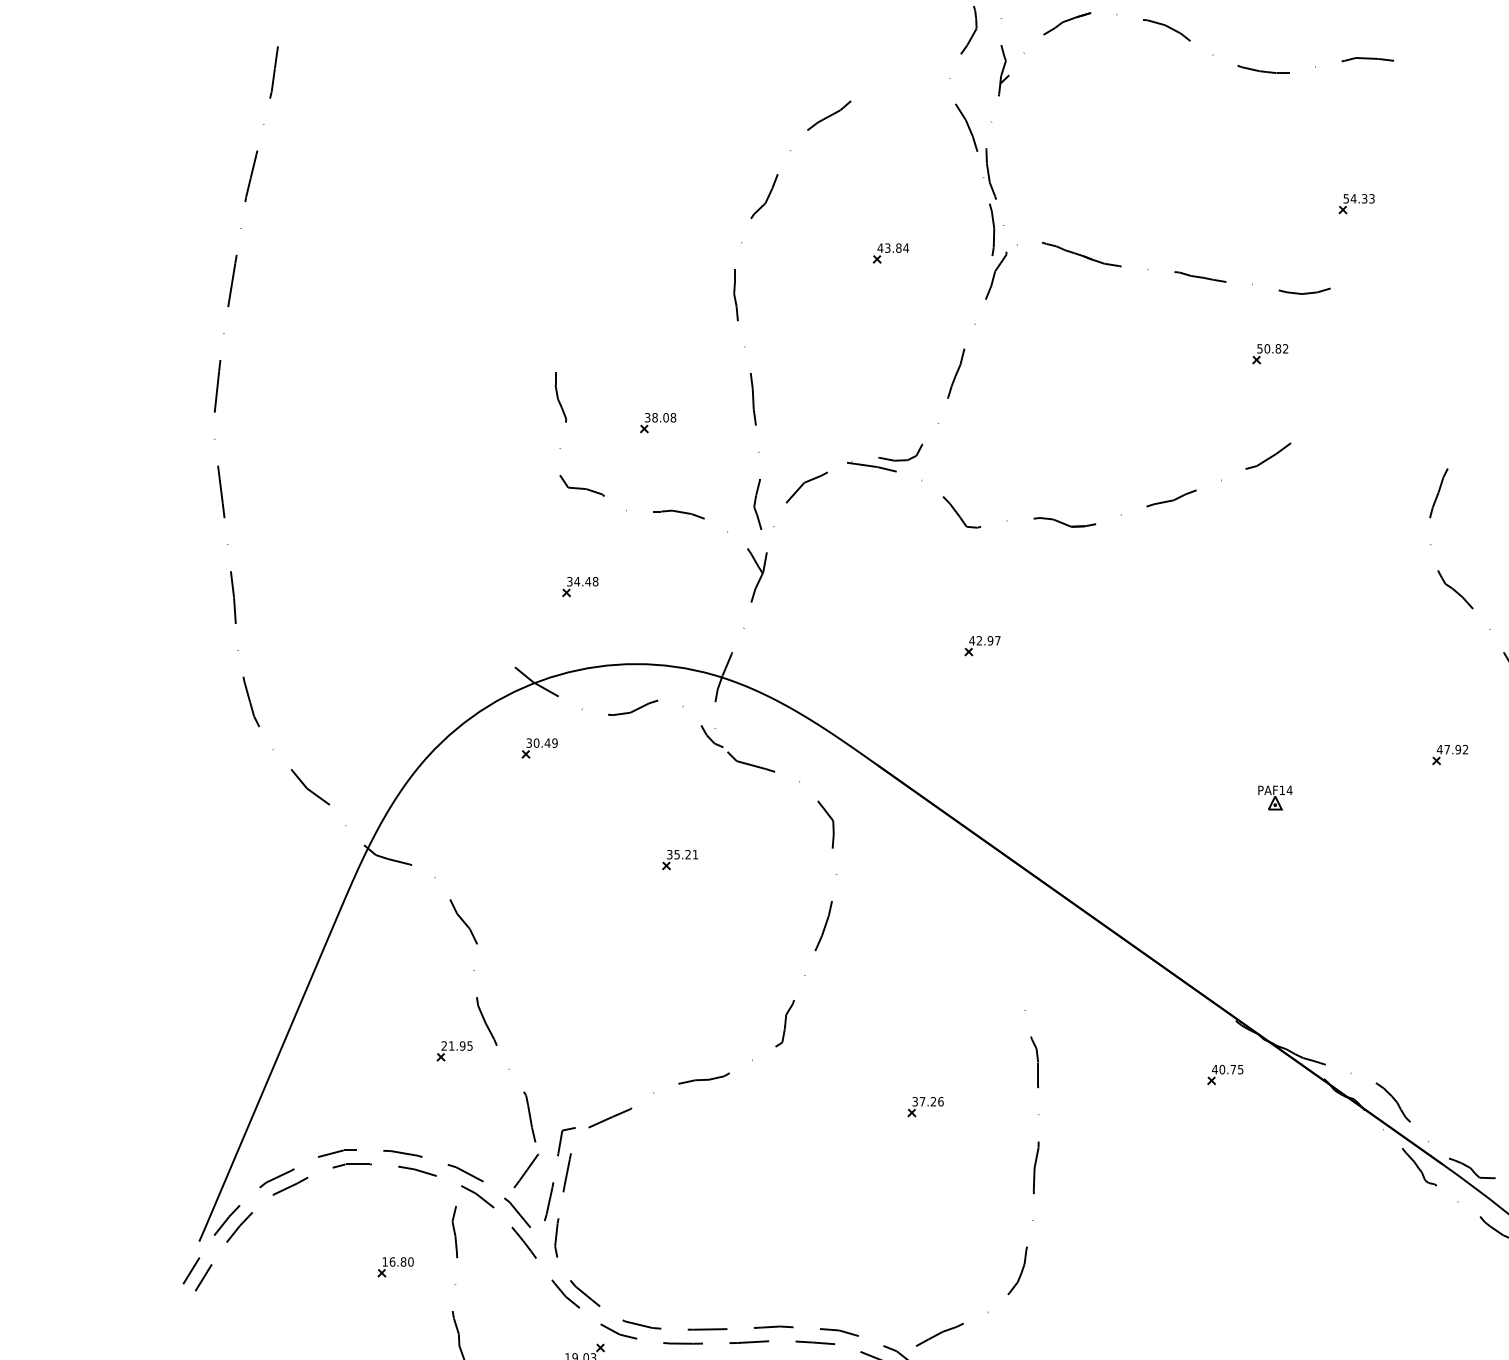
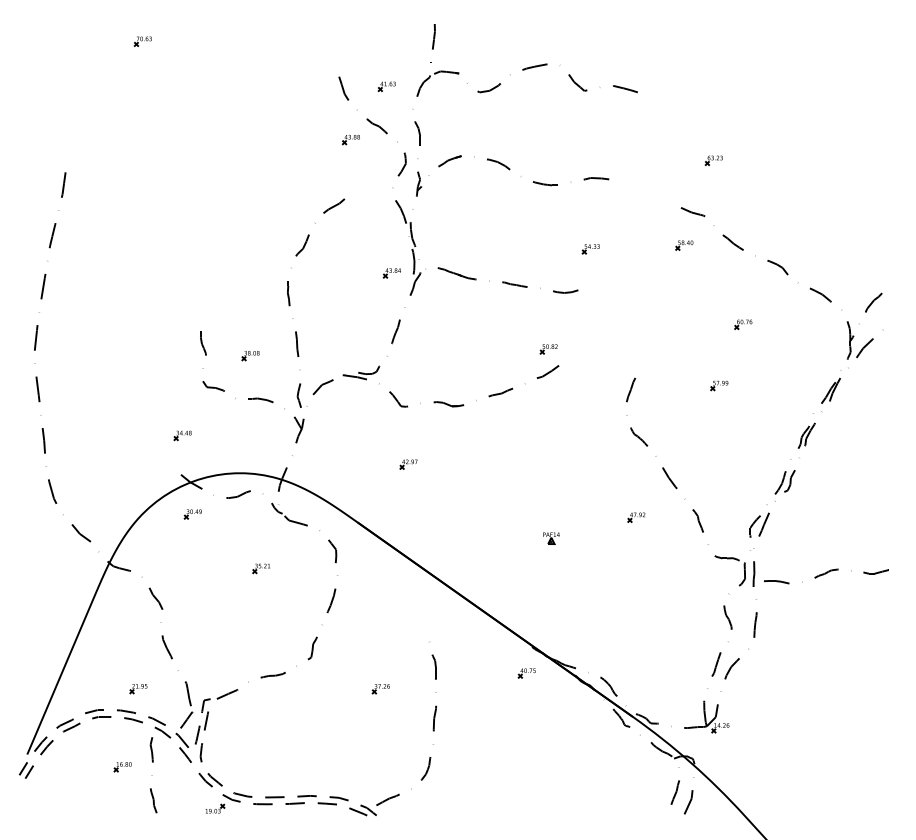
part: (889, 254) -> (391, 273), moved
part: (1269, 354) -> (548, 349), moved
part: (579, 586) -> (182, 435), moved
part: (454, 1052) -> (138, 689), moved

